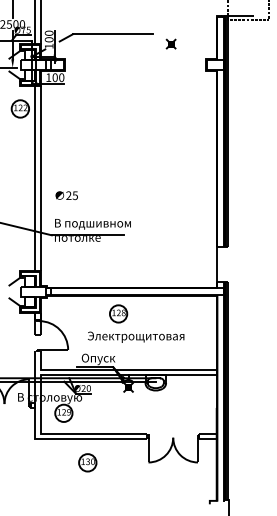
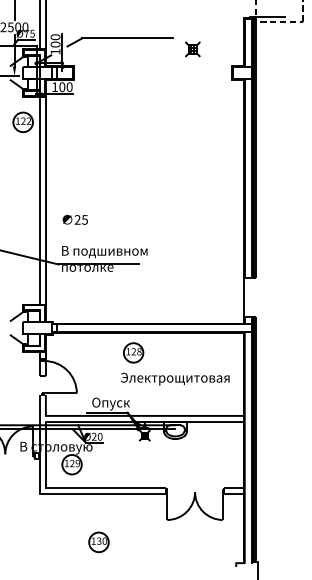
part: (170, 44) -> (192, 49), size x1.4
text: (136, 336) -> (175, 378), moved
part: (87, 462) -> (98, 542), moved

